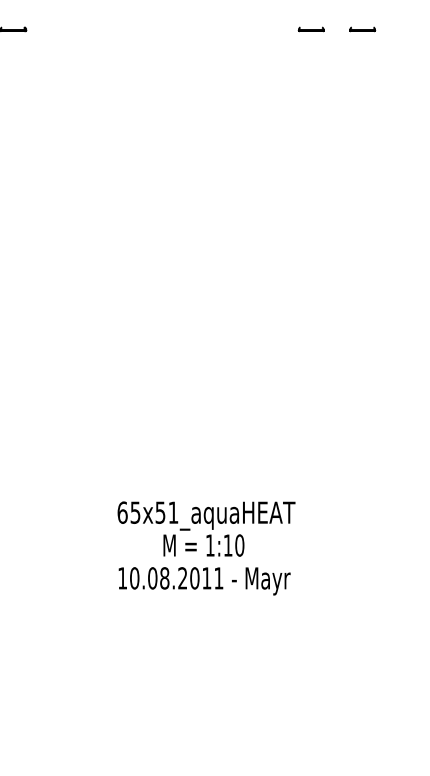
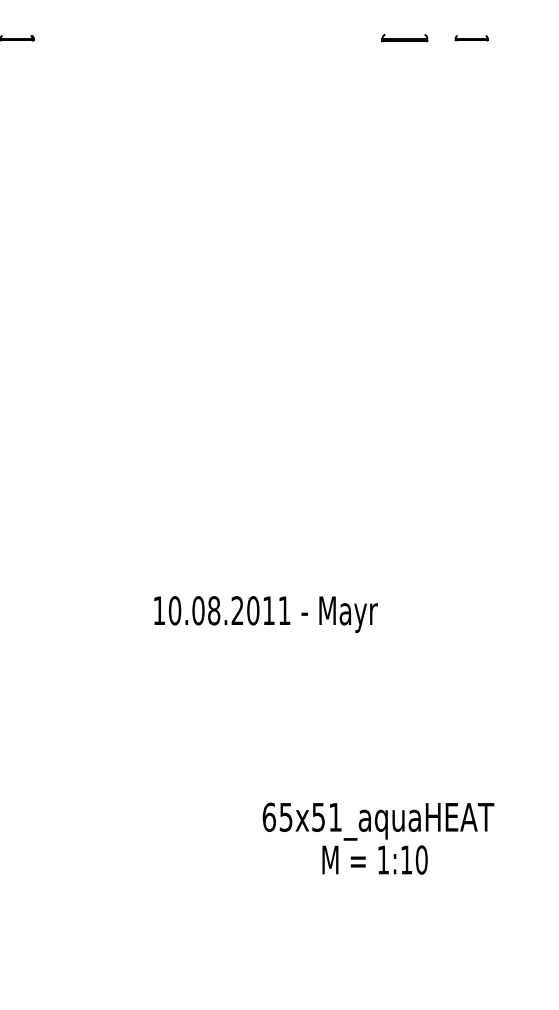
part: (311, 29) -> (404, 38), size x1.4
text: (206, 529) -> (378, 838), moved
text: (204, 581) -> (265, 614), moved

